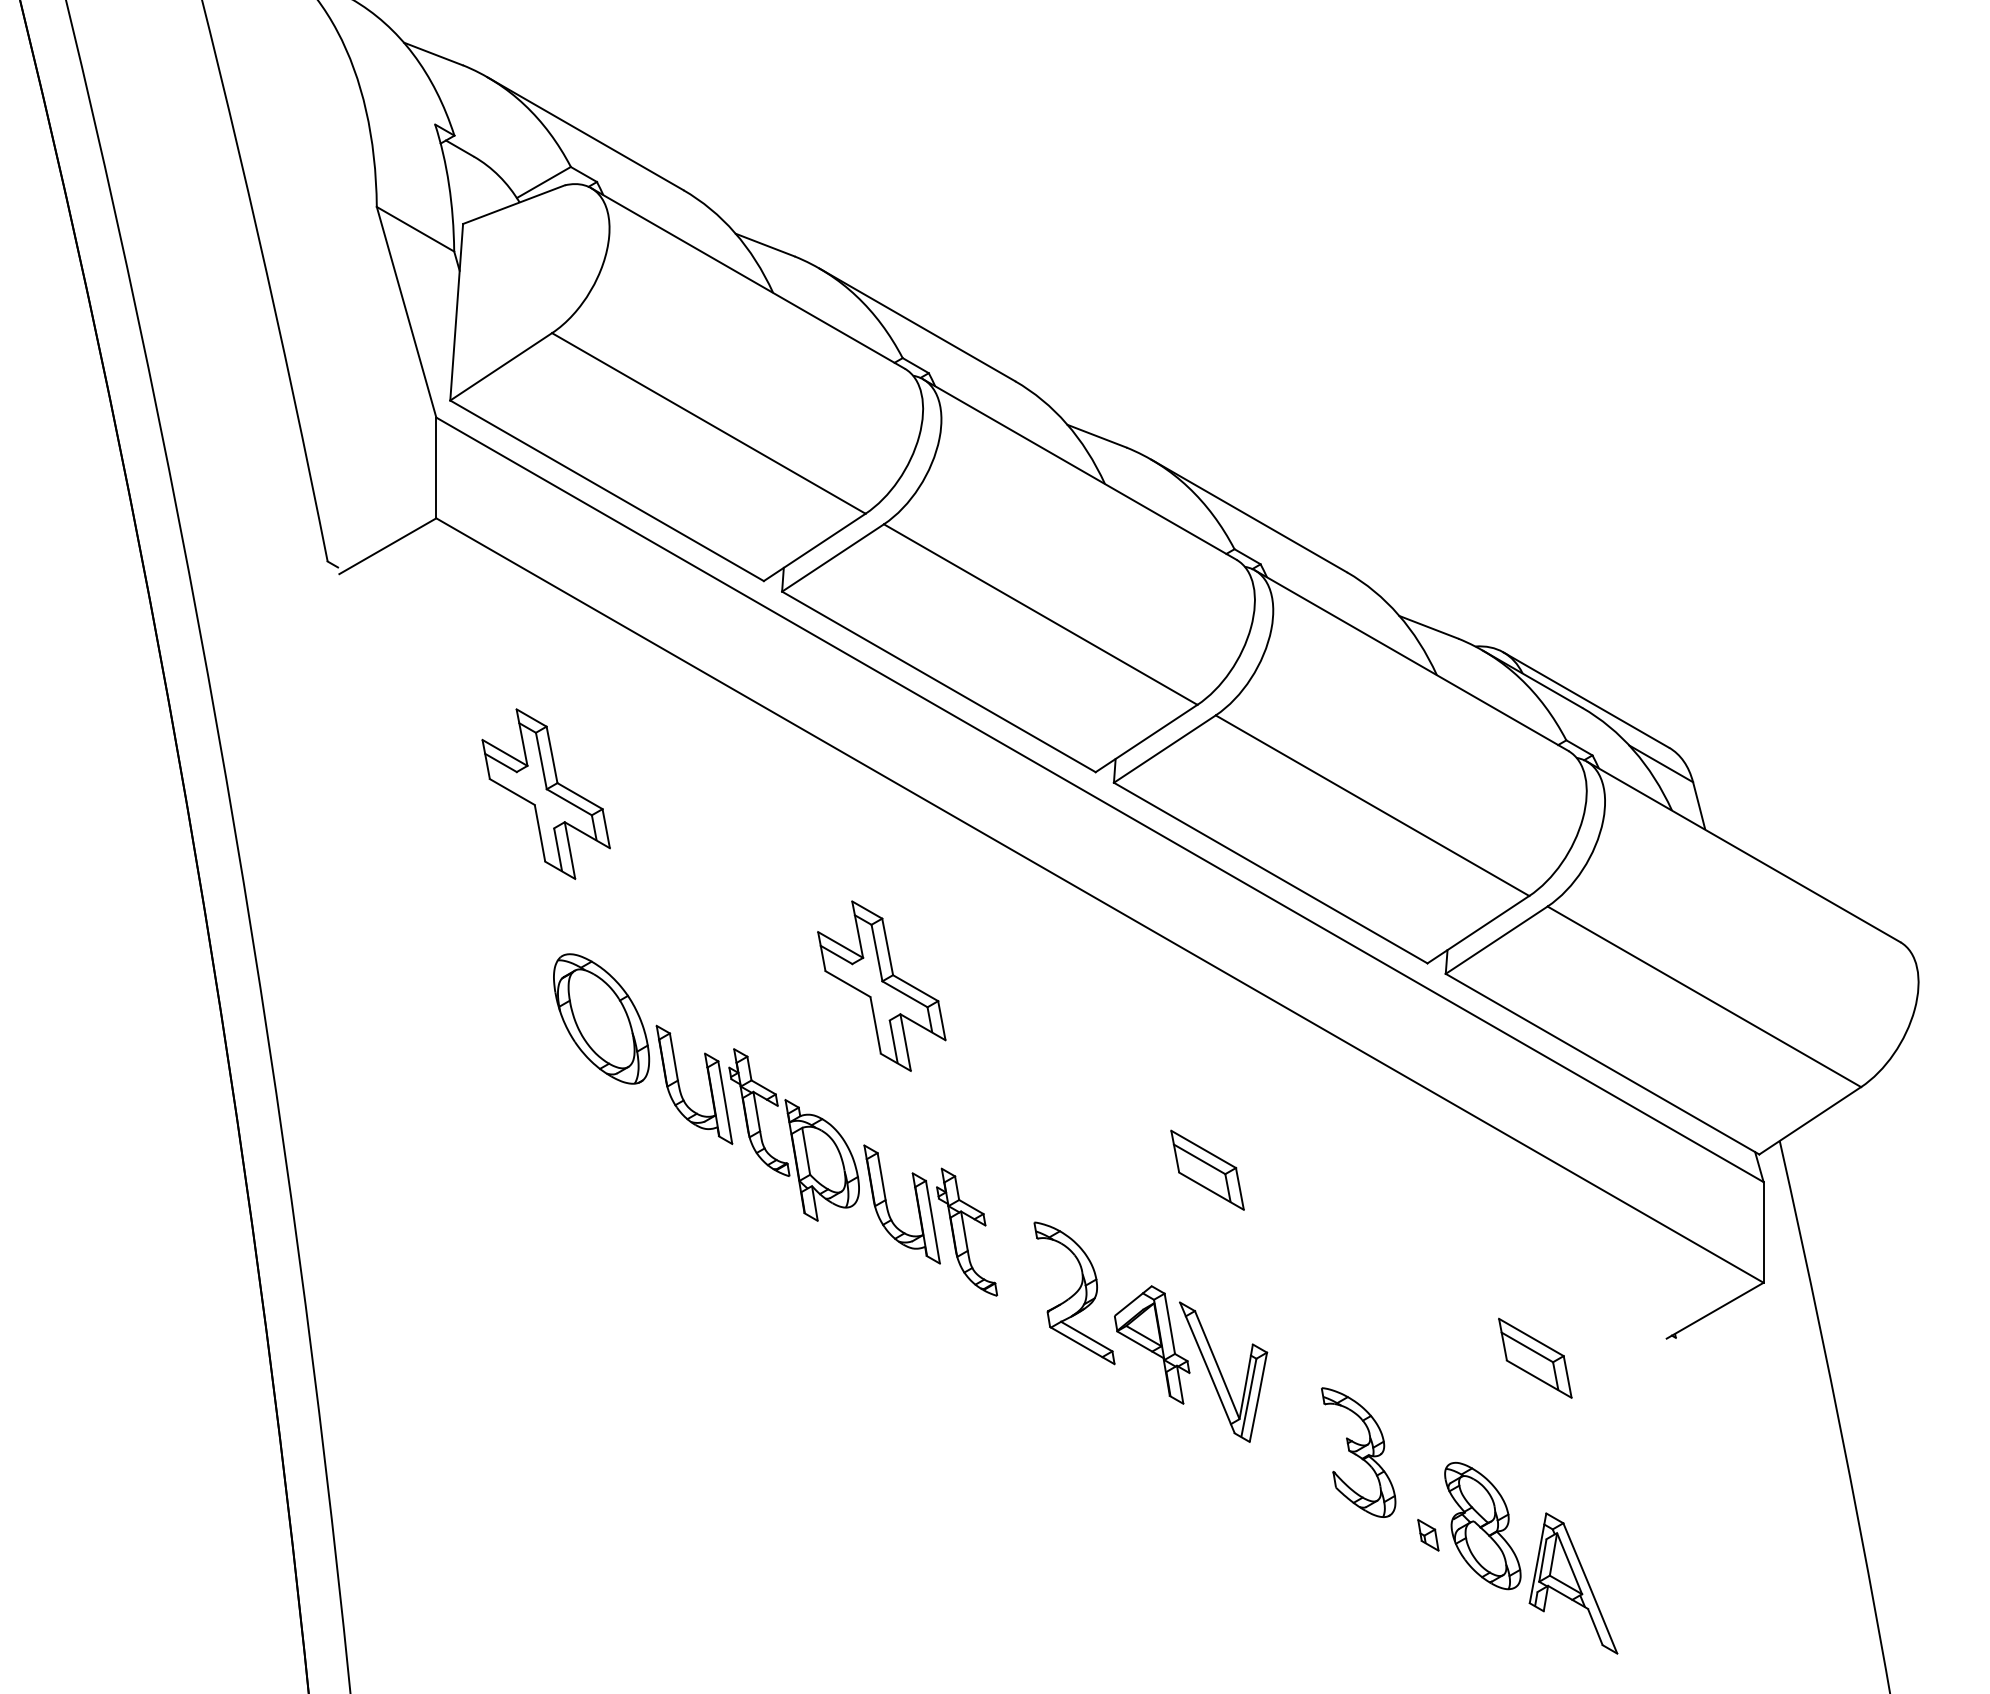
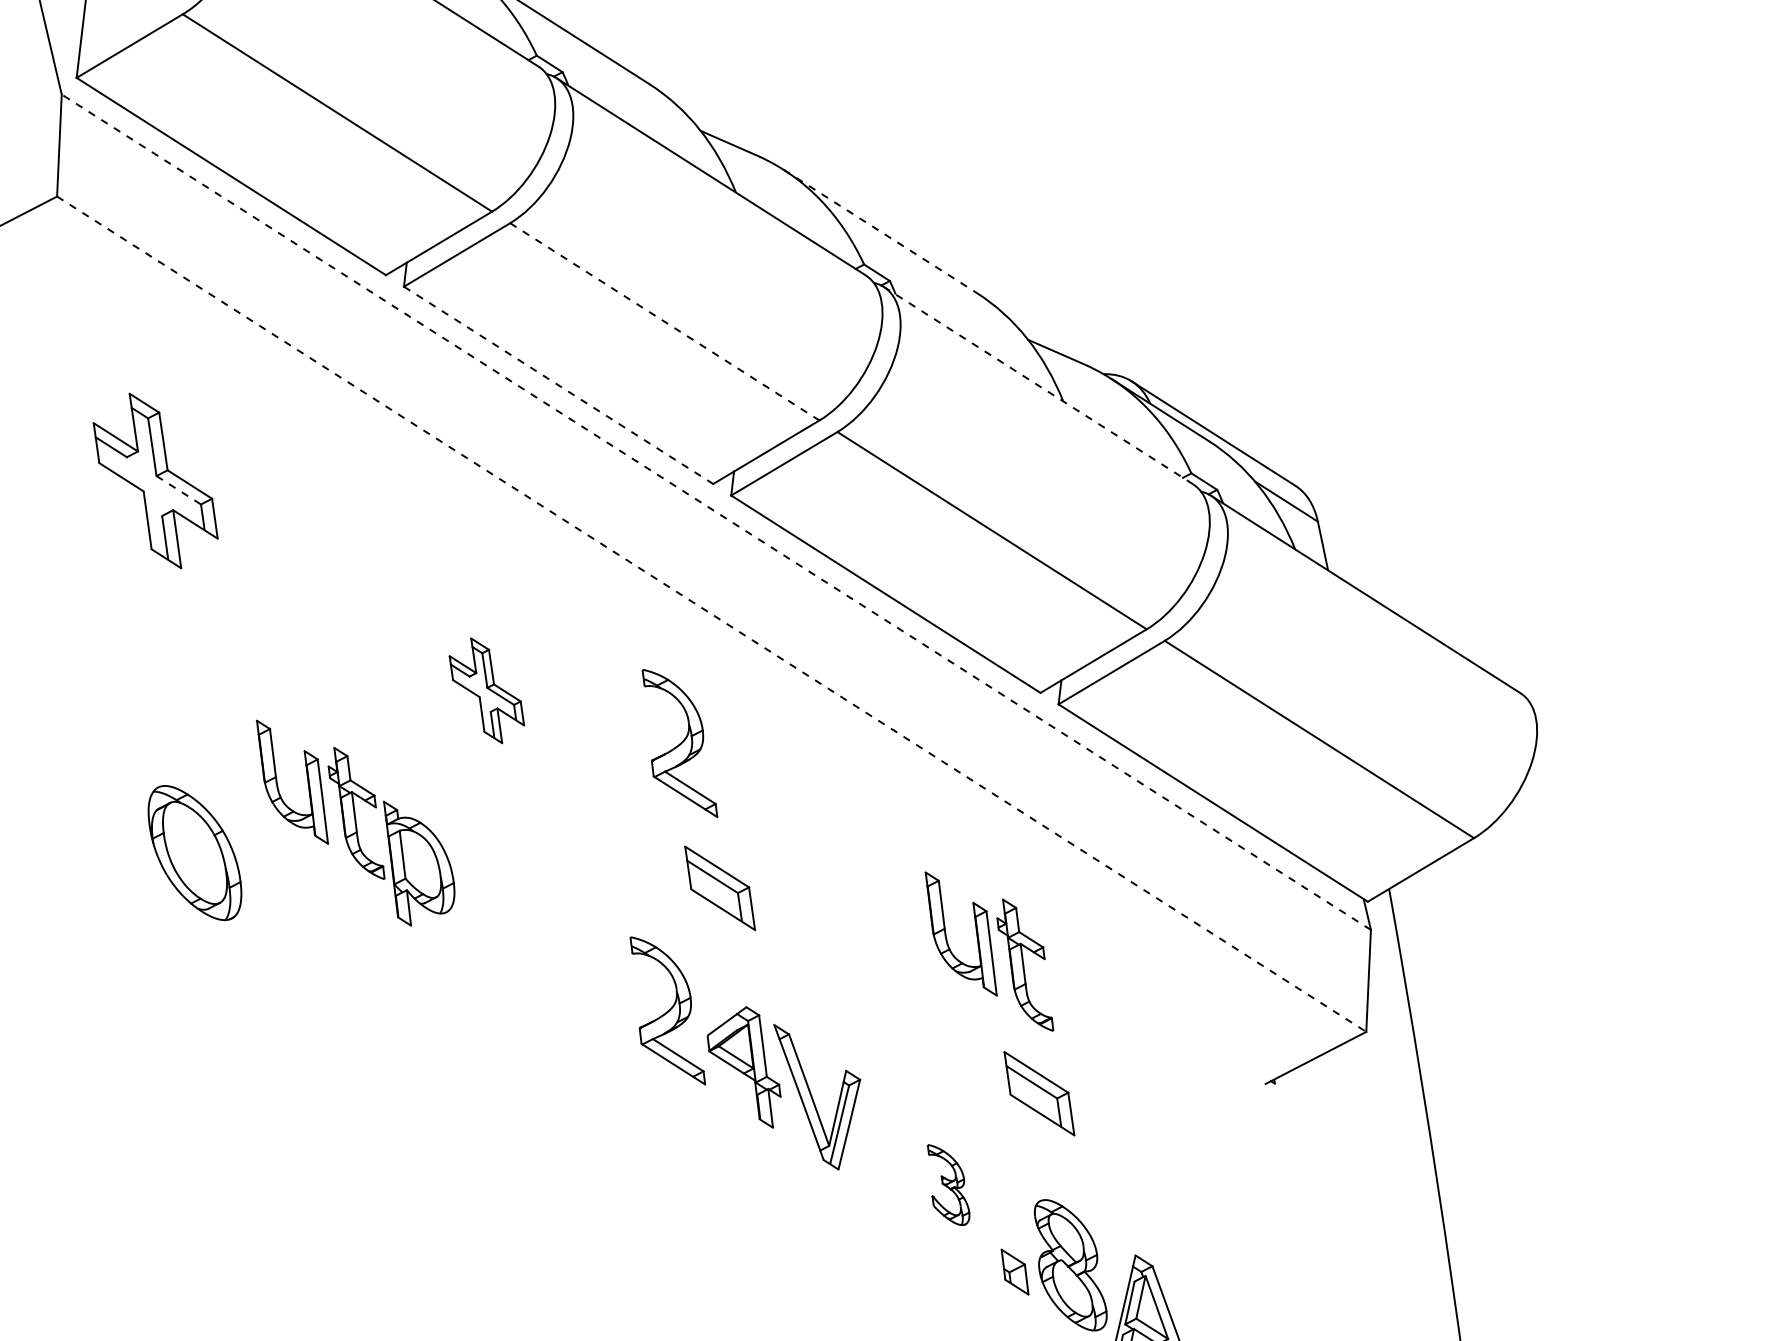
line: (1249, 516) -> (880, 232), solid -> dashed
line: (1040, 614) -> (664, 321), solid -> dashed
line: (1411, 660) -> (1038, 385), solid -> dashed
line: (938, 681) -> (558, 384), solid -> dashed
line: (1099, 799) -> (715, 511), solid -> dashed
line: (569, 802) -> (178, 490), solid -> dashed
line: (1099, 900) -> (711, 614), solid -> dashed
part: (881, 985) -> (486, 690), size x0.6
part: (601, 1018) -> (194, 852), moved
part: (1074, 1029) -> (679, 743), added
part: (1207, 1169) -> (720, 887), moved
part: (930, 1220) -> (989, 951), moved
part: (1535, 1357) -> (1039, 1092), moved
part: (1358, 1452) -> (948, 1185), size x0.6
part: (1428, 1535) -> (1015, 1272), size x1.4

